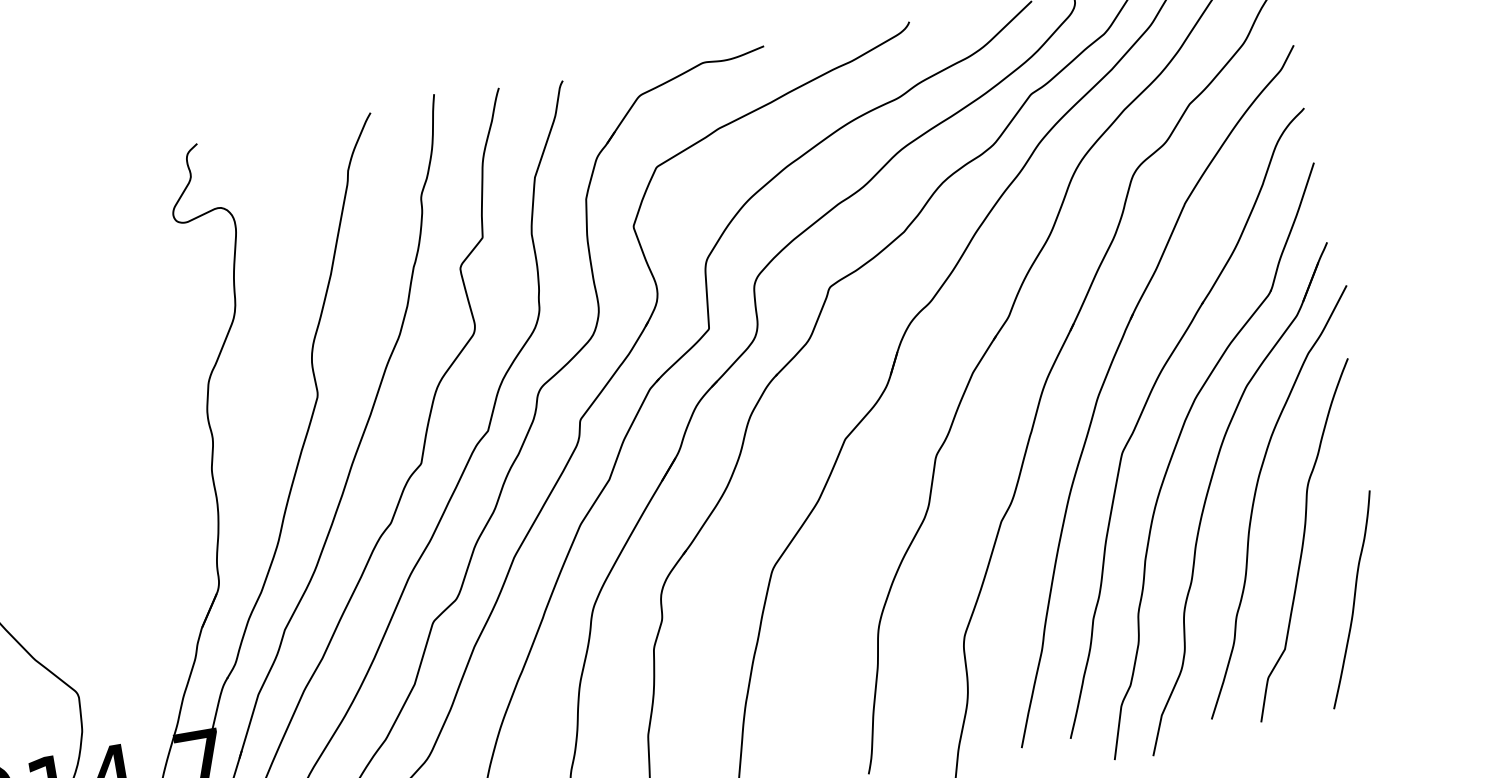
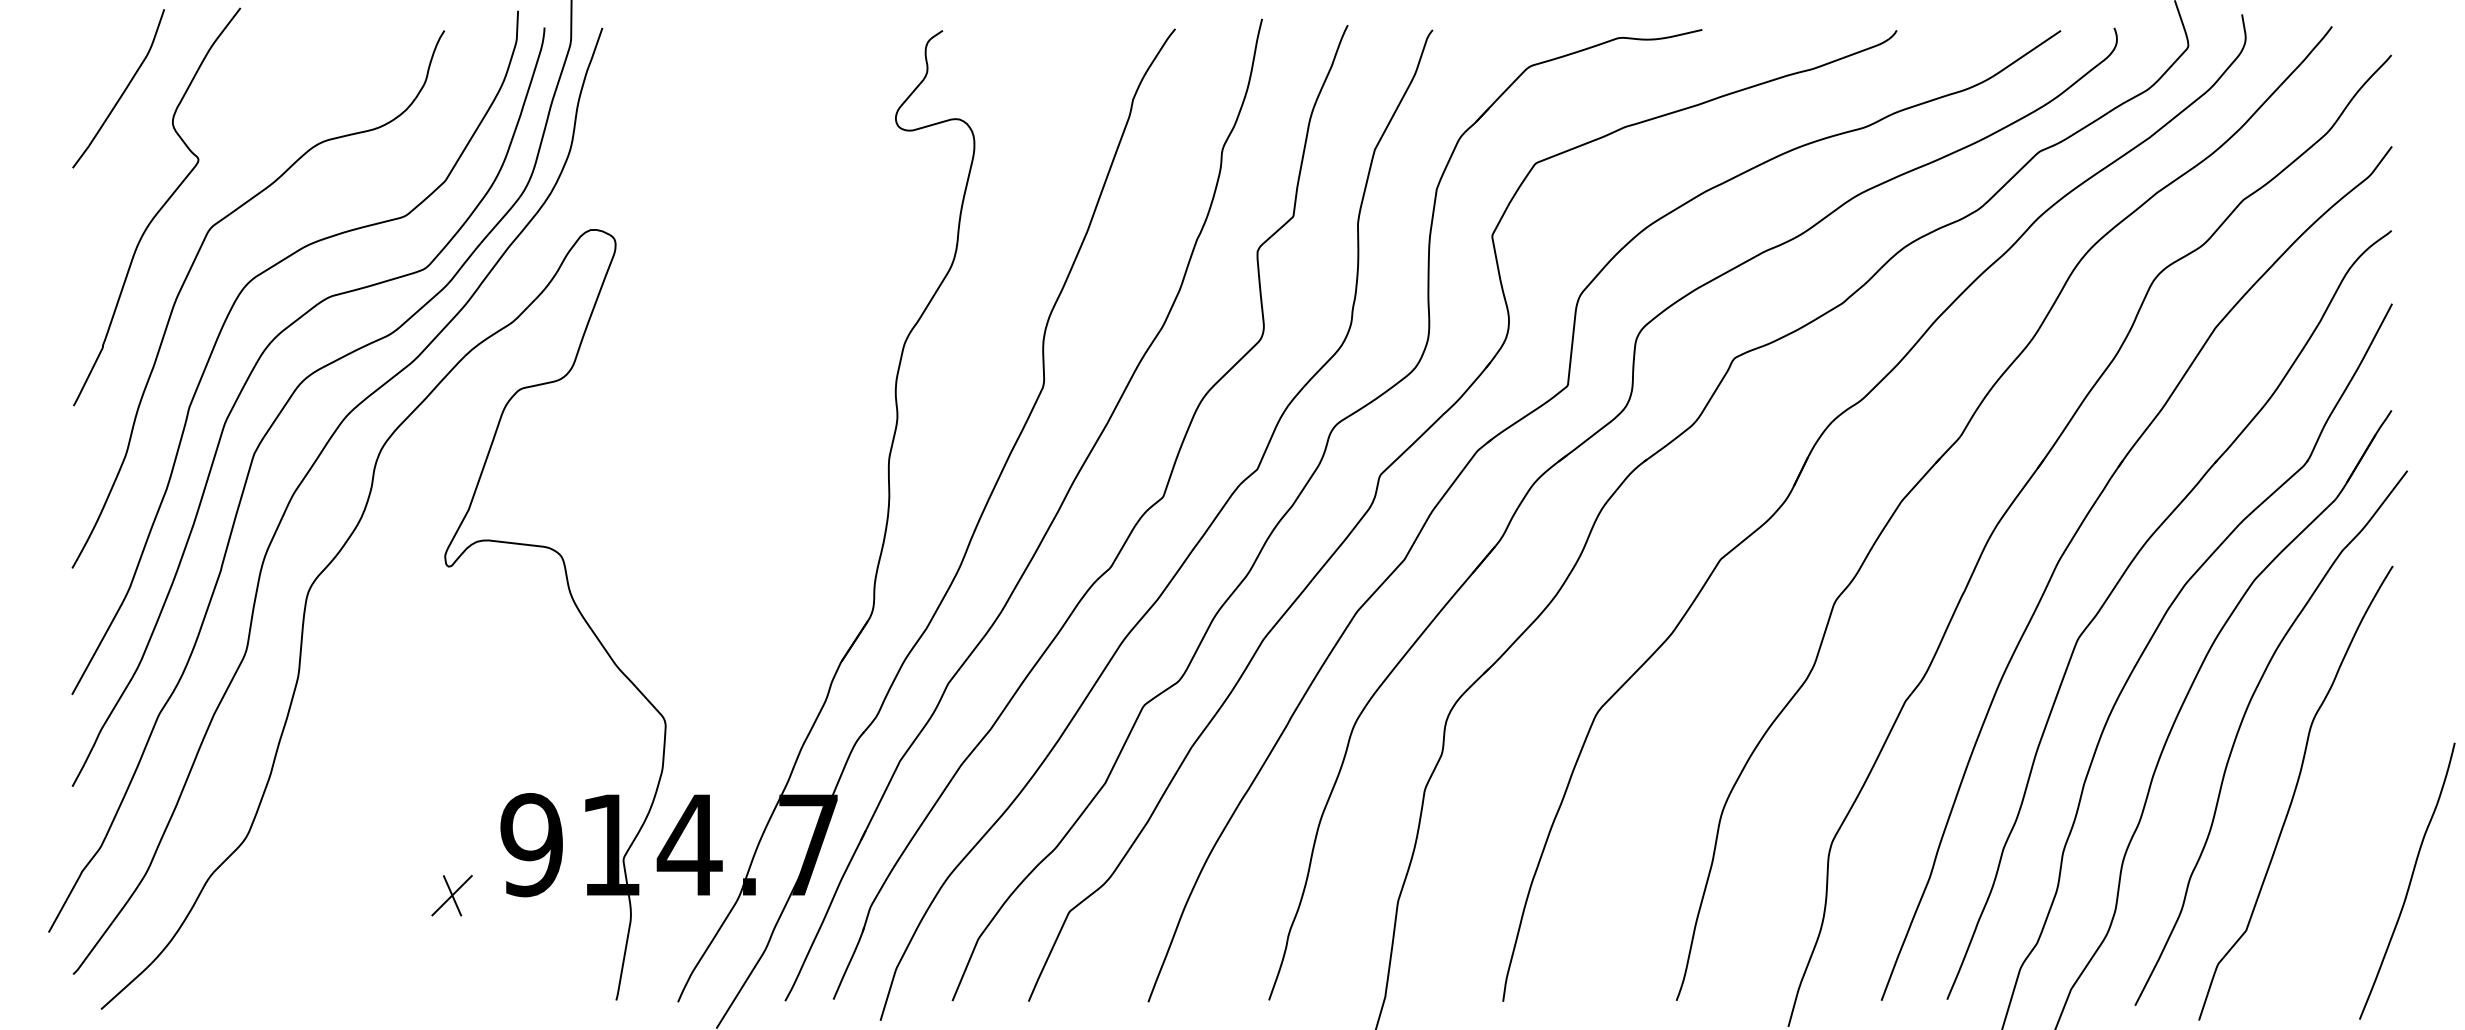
curve: (1353, 599) -> (2409, 880), moved

